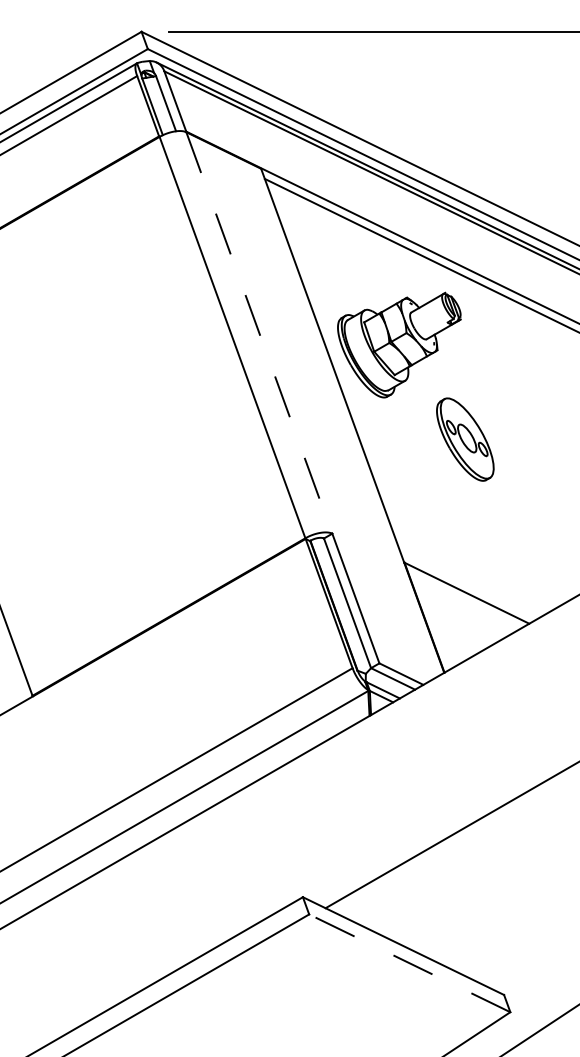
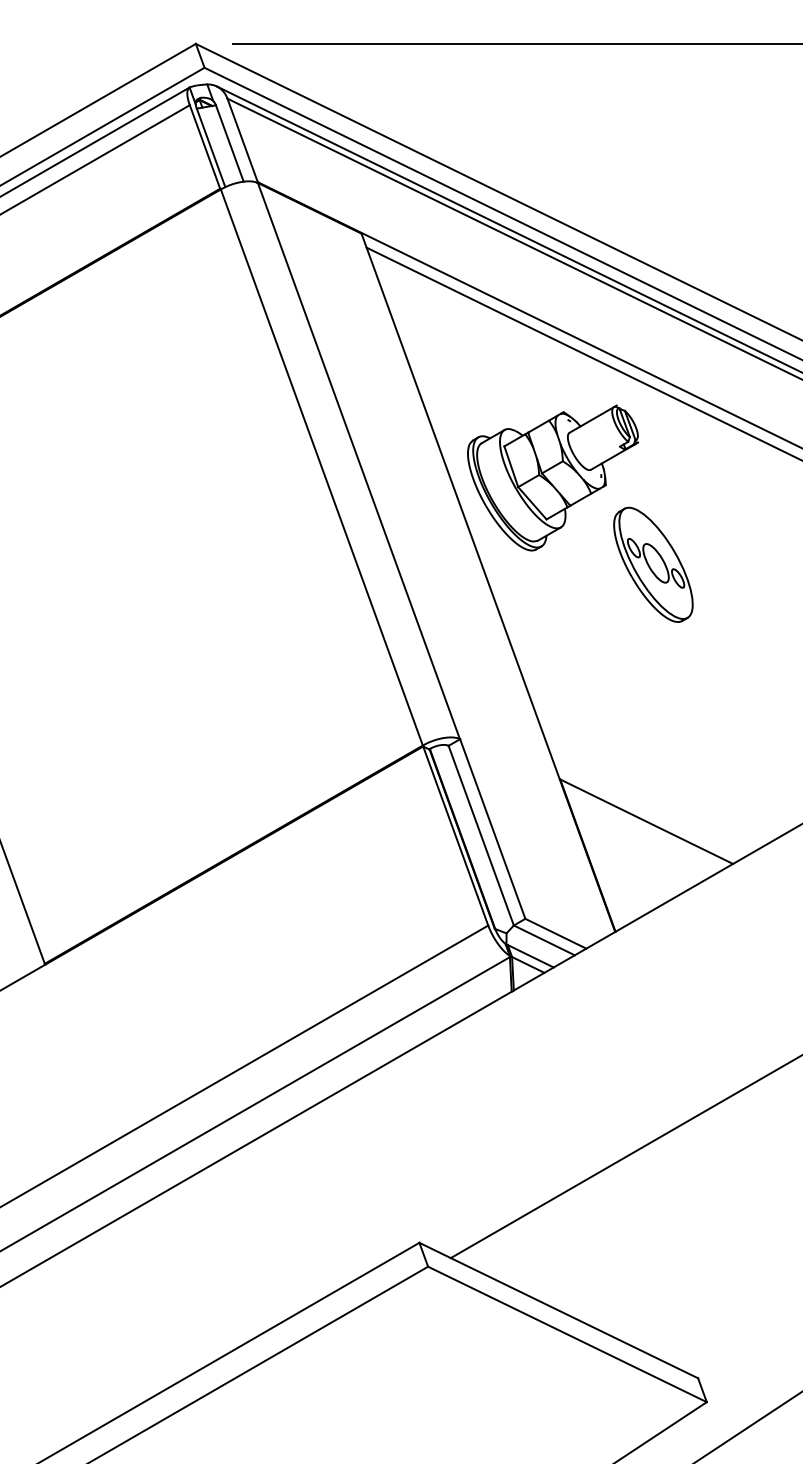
line: (258, 333) -> (358, 461), dashed -> solid
part: (465, 439) -> (653, 564), moved
line: (409, 963) -> (567, 1334), dashed -> solid

